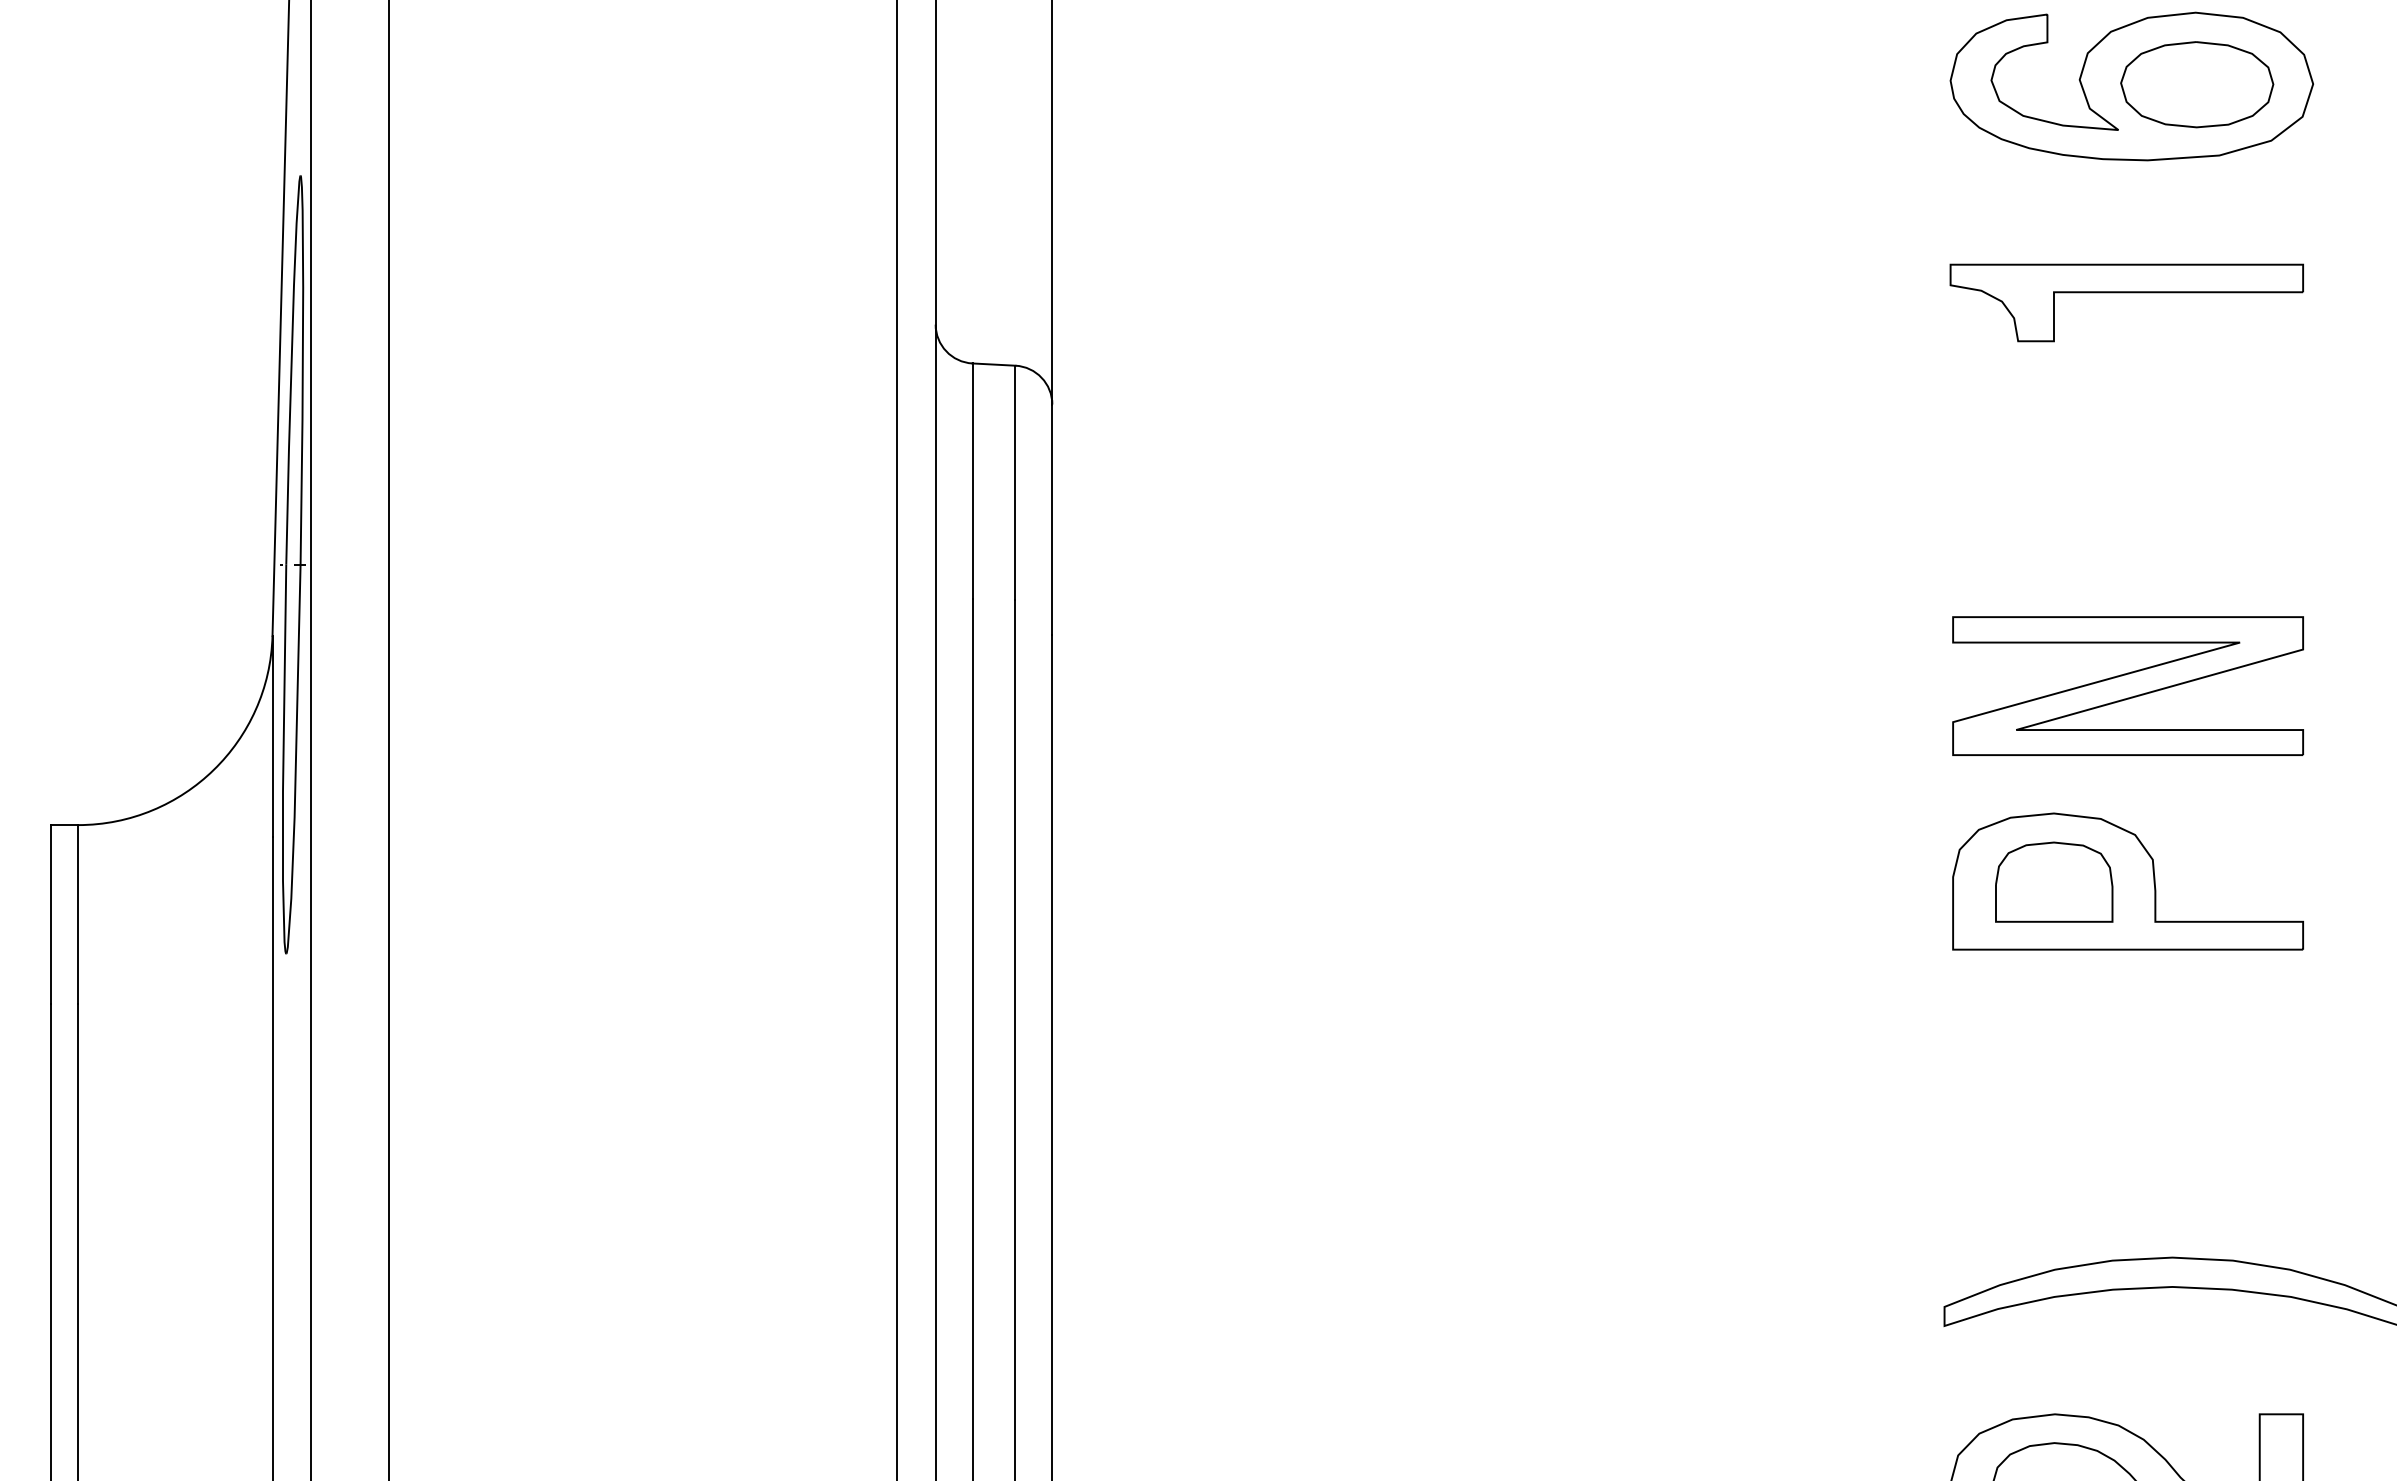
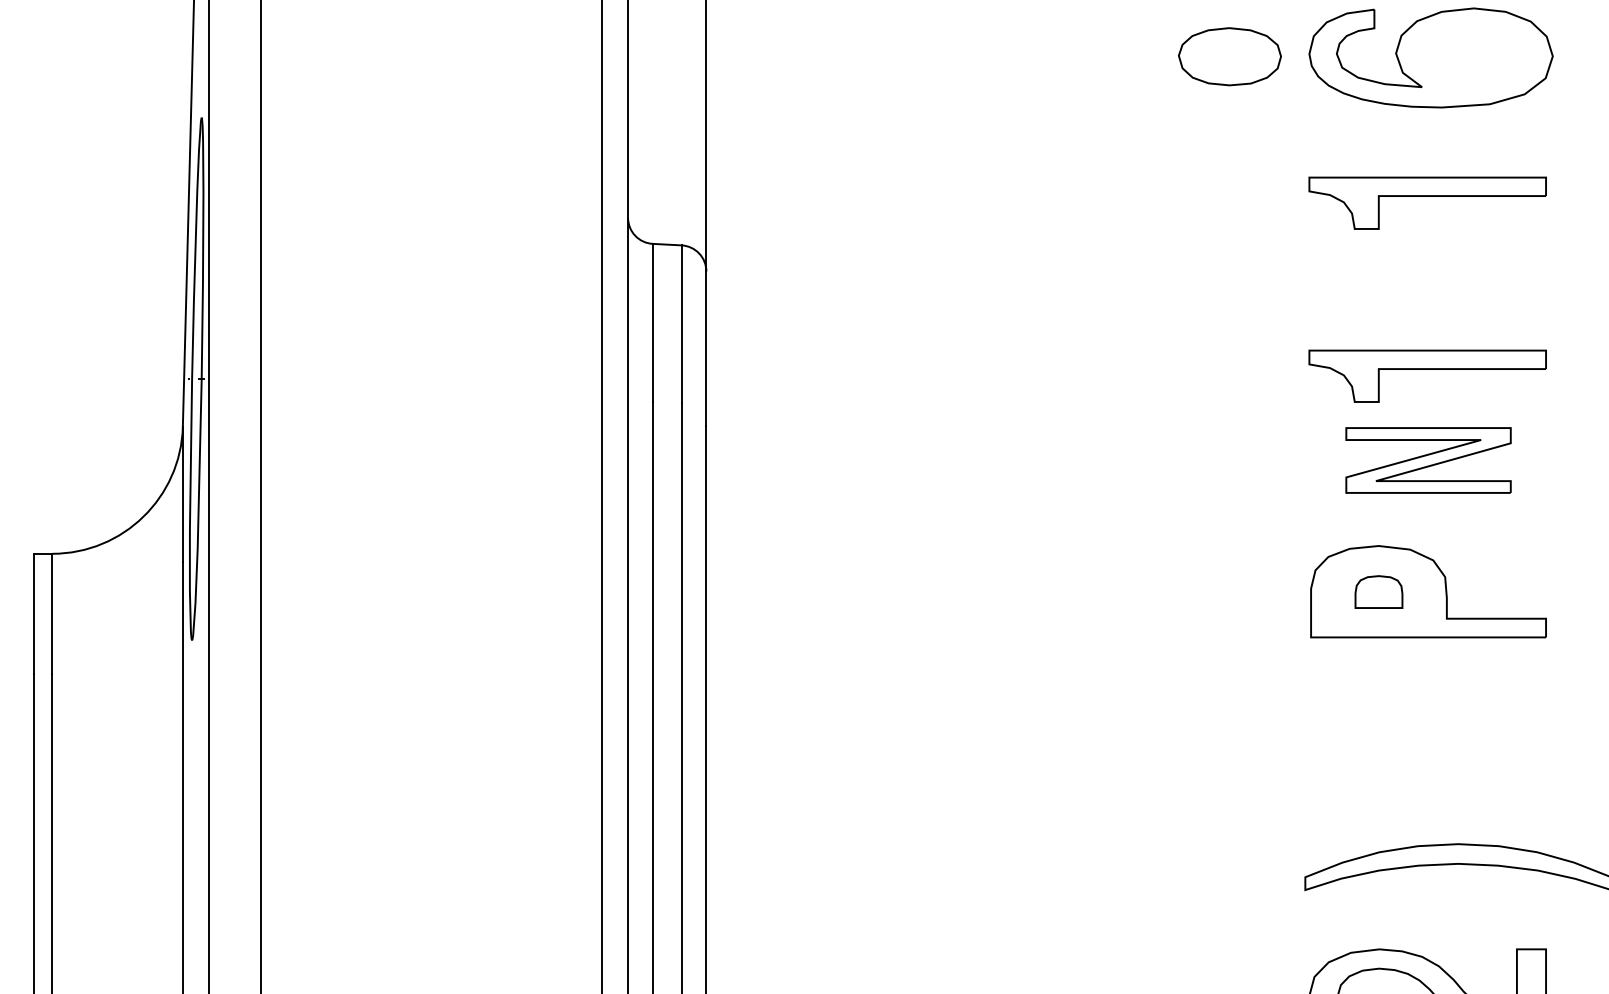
part: (2196, 84) -> (1229, 56), moved
part: (2126, 559) -> (1427, 375), added
part: (2128, 686) -> (1428, 460), size x0.7
part: (2053, 881) -> (1378, 591), size x0.6

